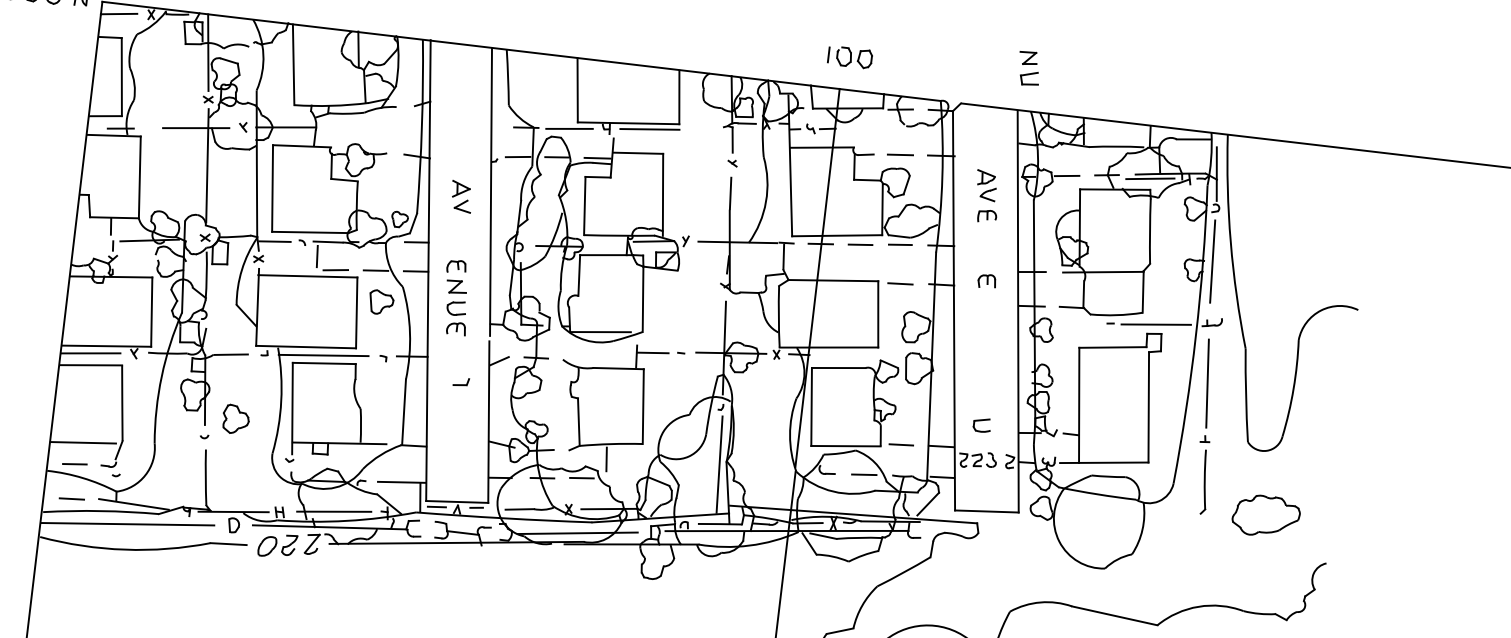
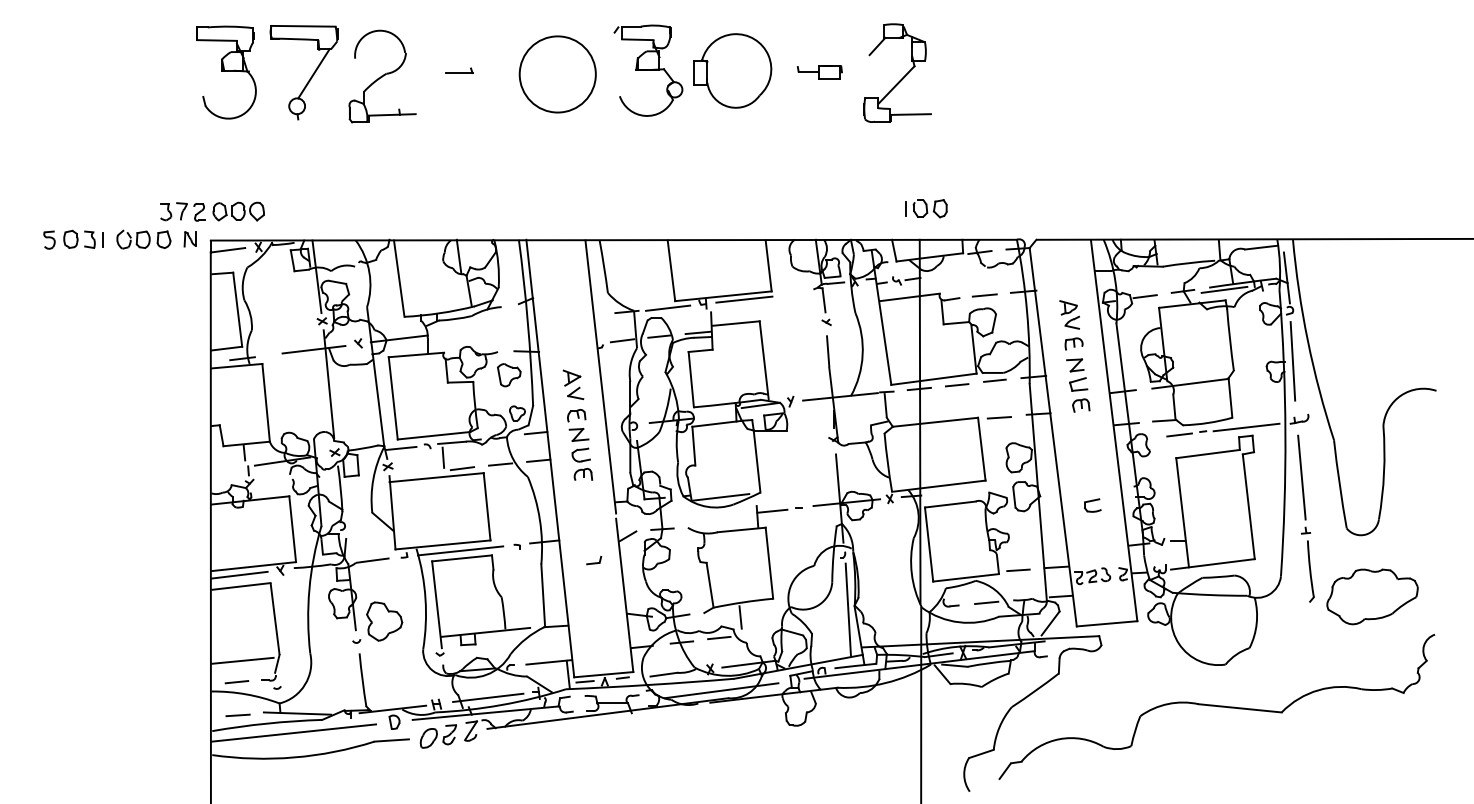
part: (1029, 68) -> (1077, 374), moved
part: (457, 297) -> (580, 444), moved
part: (381, 302) -> (509, 375), moved
line: (1085, 323) -> (1179, 434), added
part: (235, 419) -> (384, 621), size x1.43
part: (981, 425) -> (1092, 505), moved
part: (1266, 515) -> (1372, 596), size x1.43

